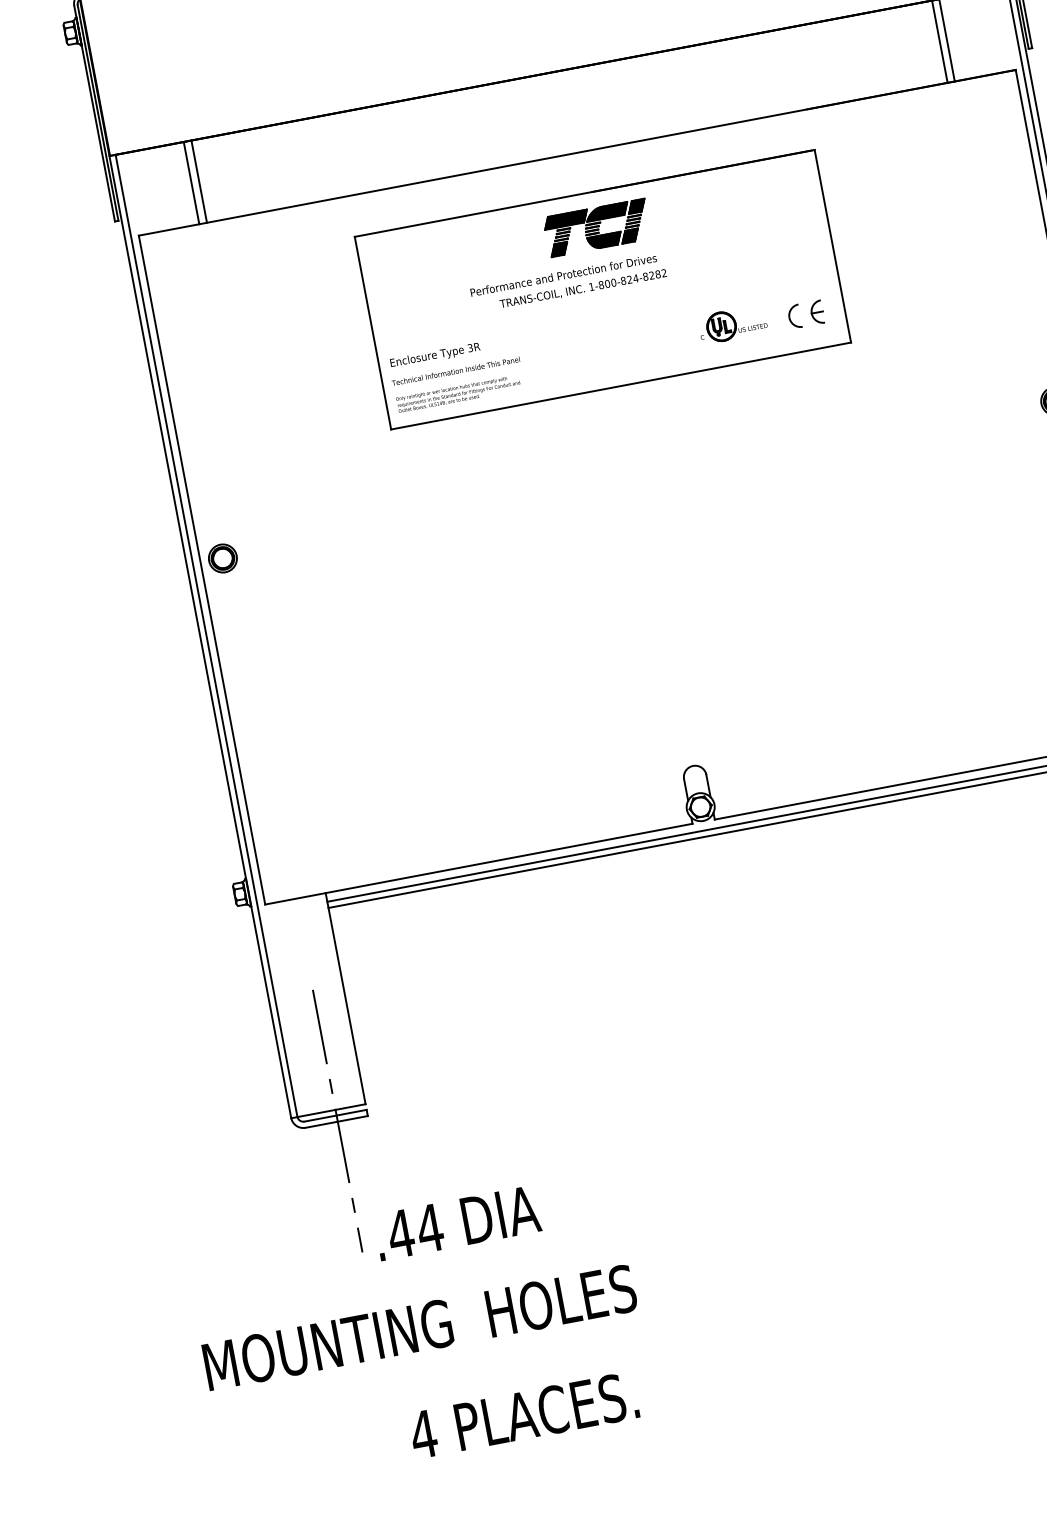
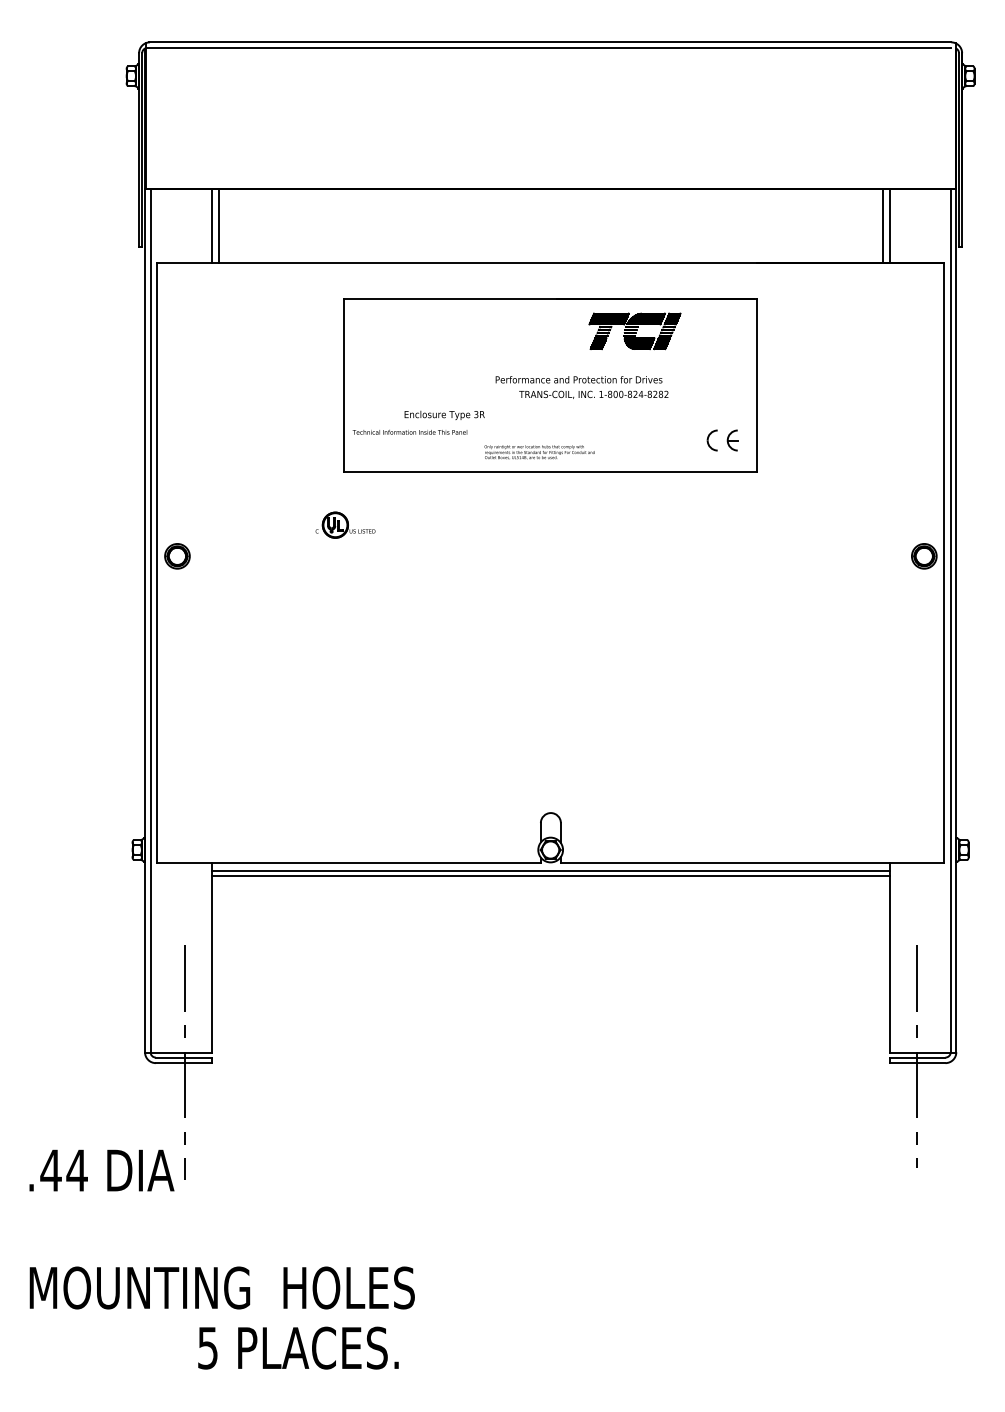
part: (596, 228) -> (634, 331), moved
text: (568, 283) -> (581, 387), moved
part: (732, 323) -> (345, 524), moved
text: (434, 354) -> (444, 414), moved
text: (458, 394) -> (539, 452), moved
text: (457, 1223) -> (101, 1170), moved
text: (419, 1327) -> (221, 1287), moved
text: (423, 1434) -> (207, 1348), 4 -> 5

